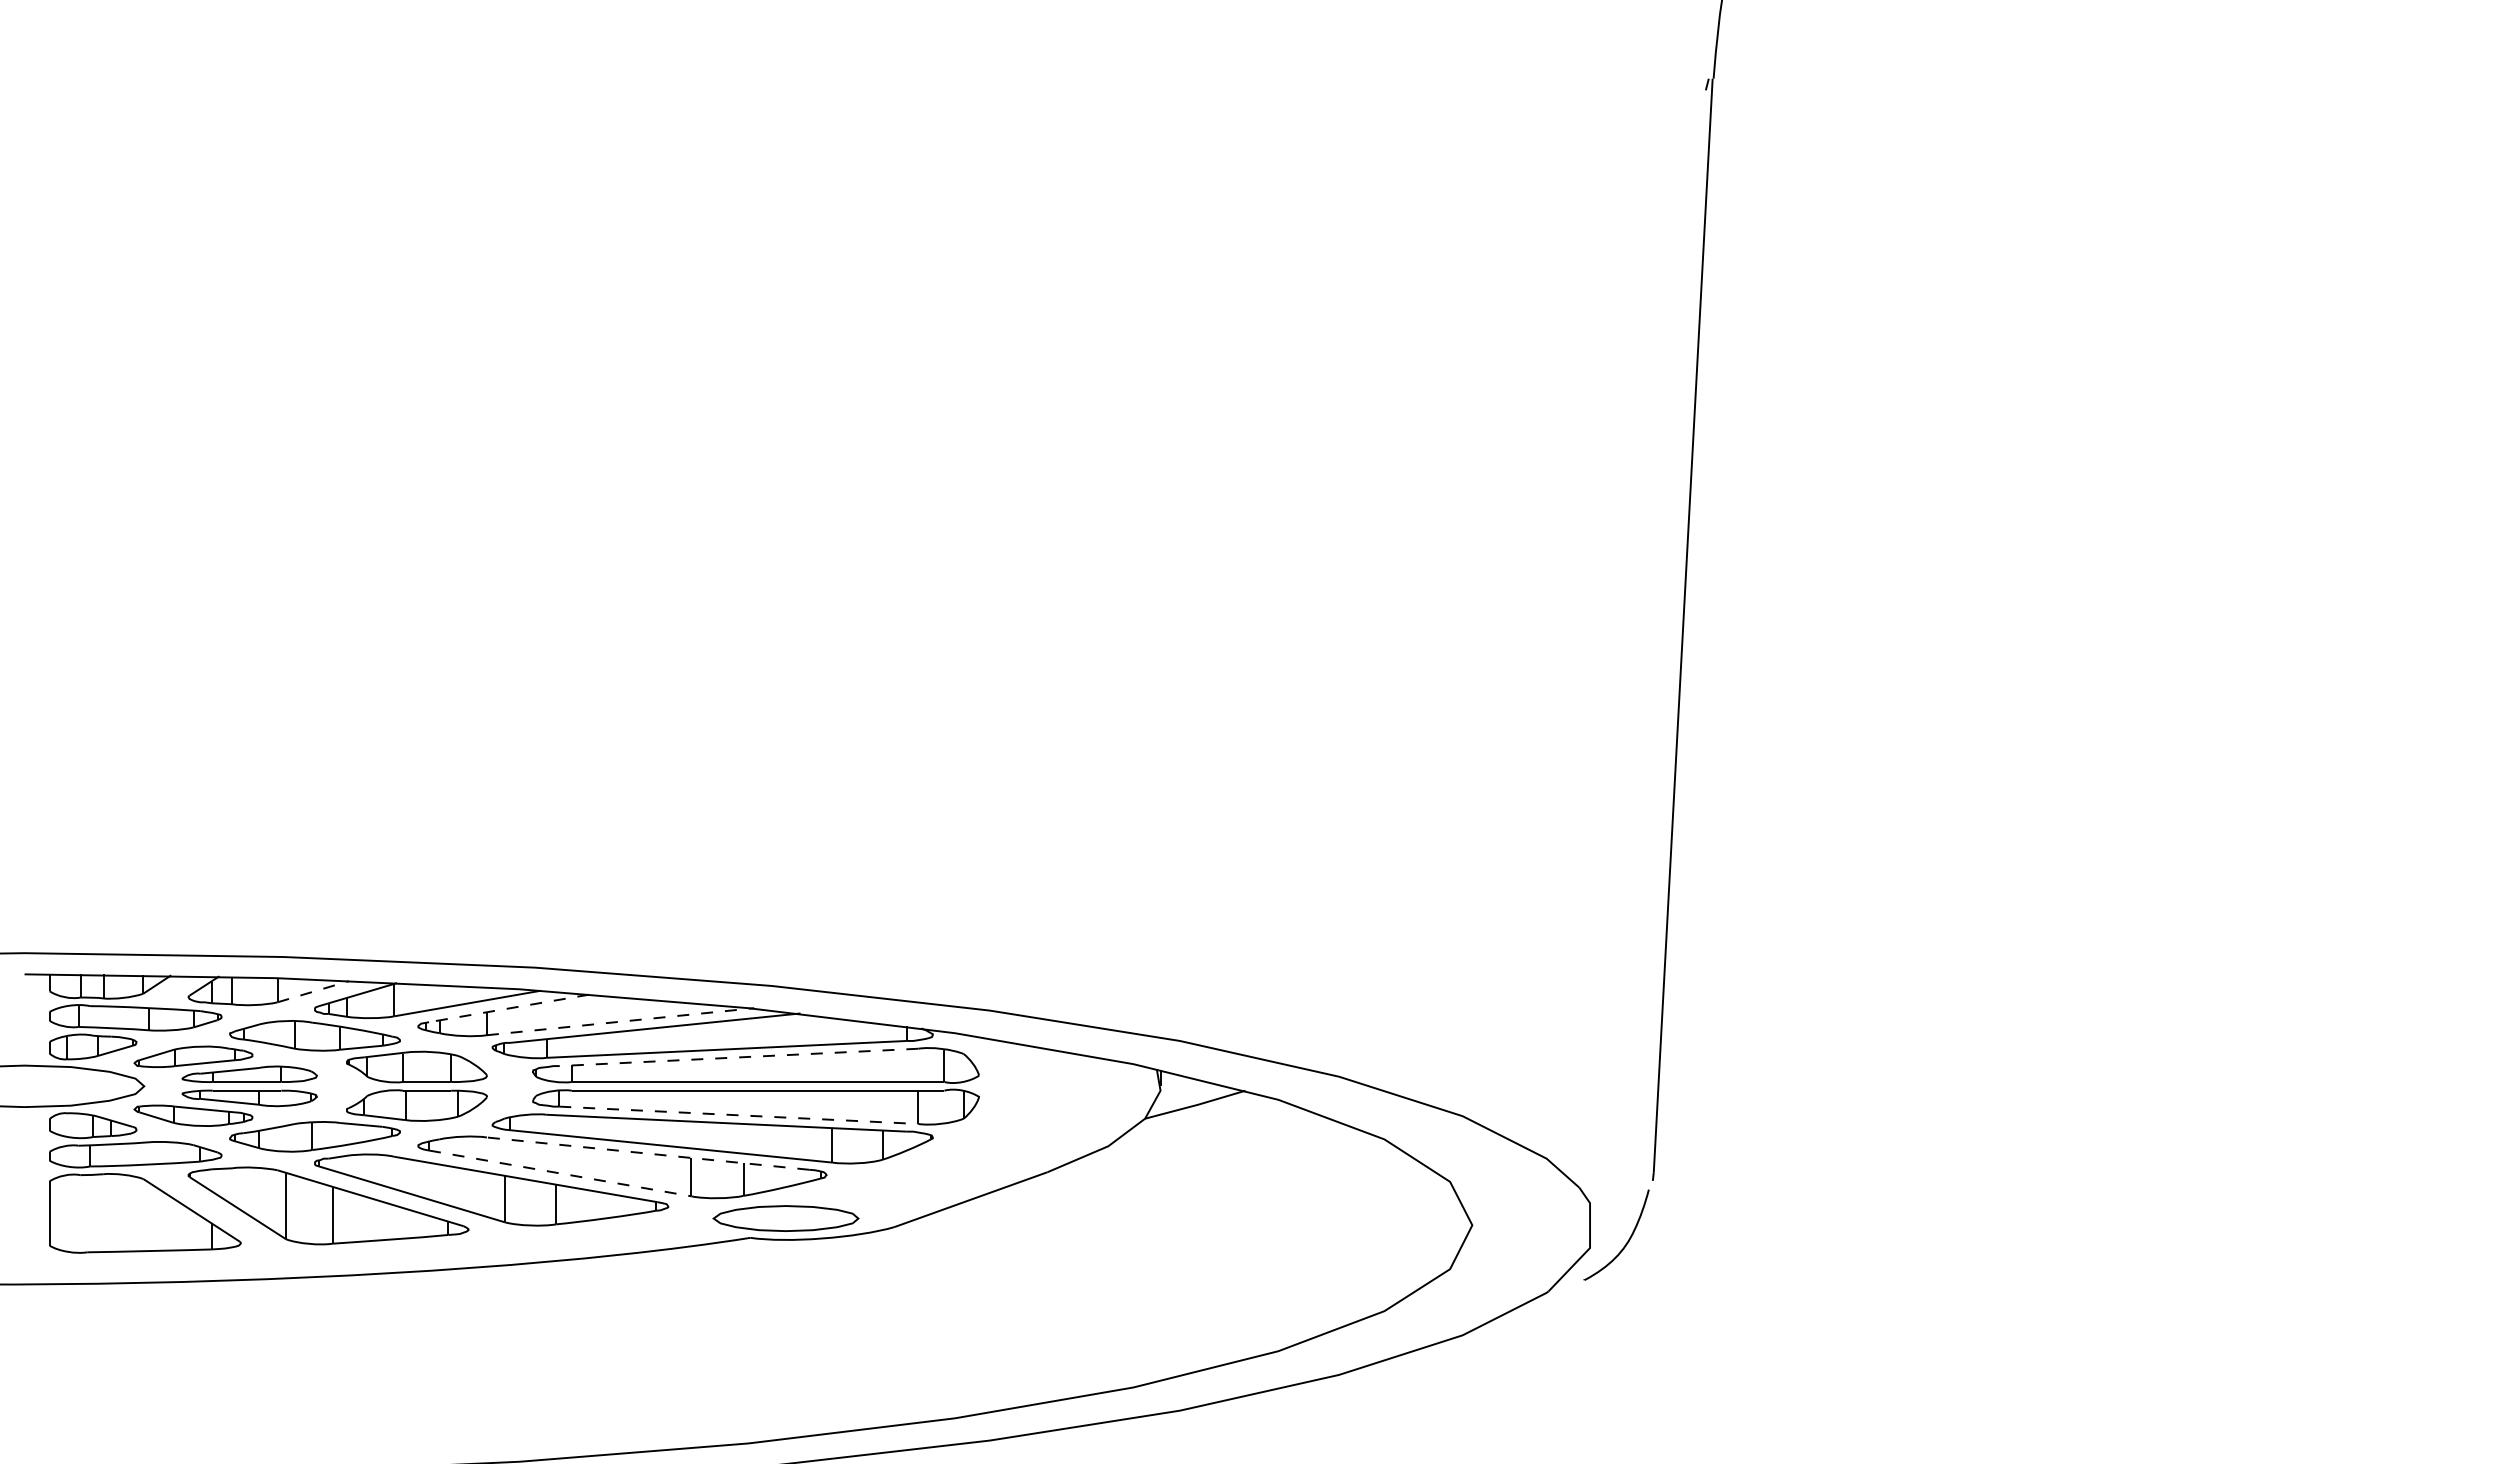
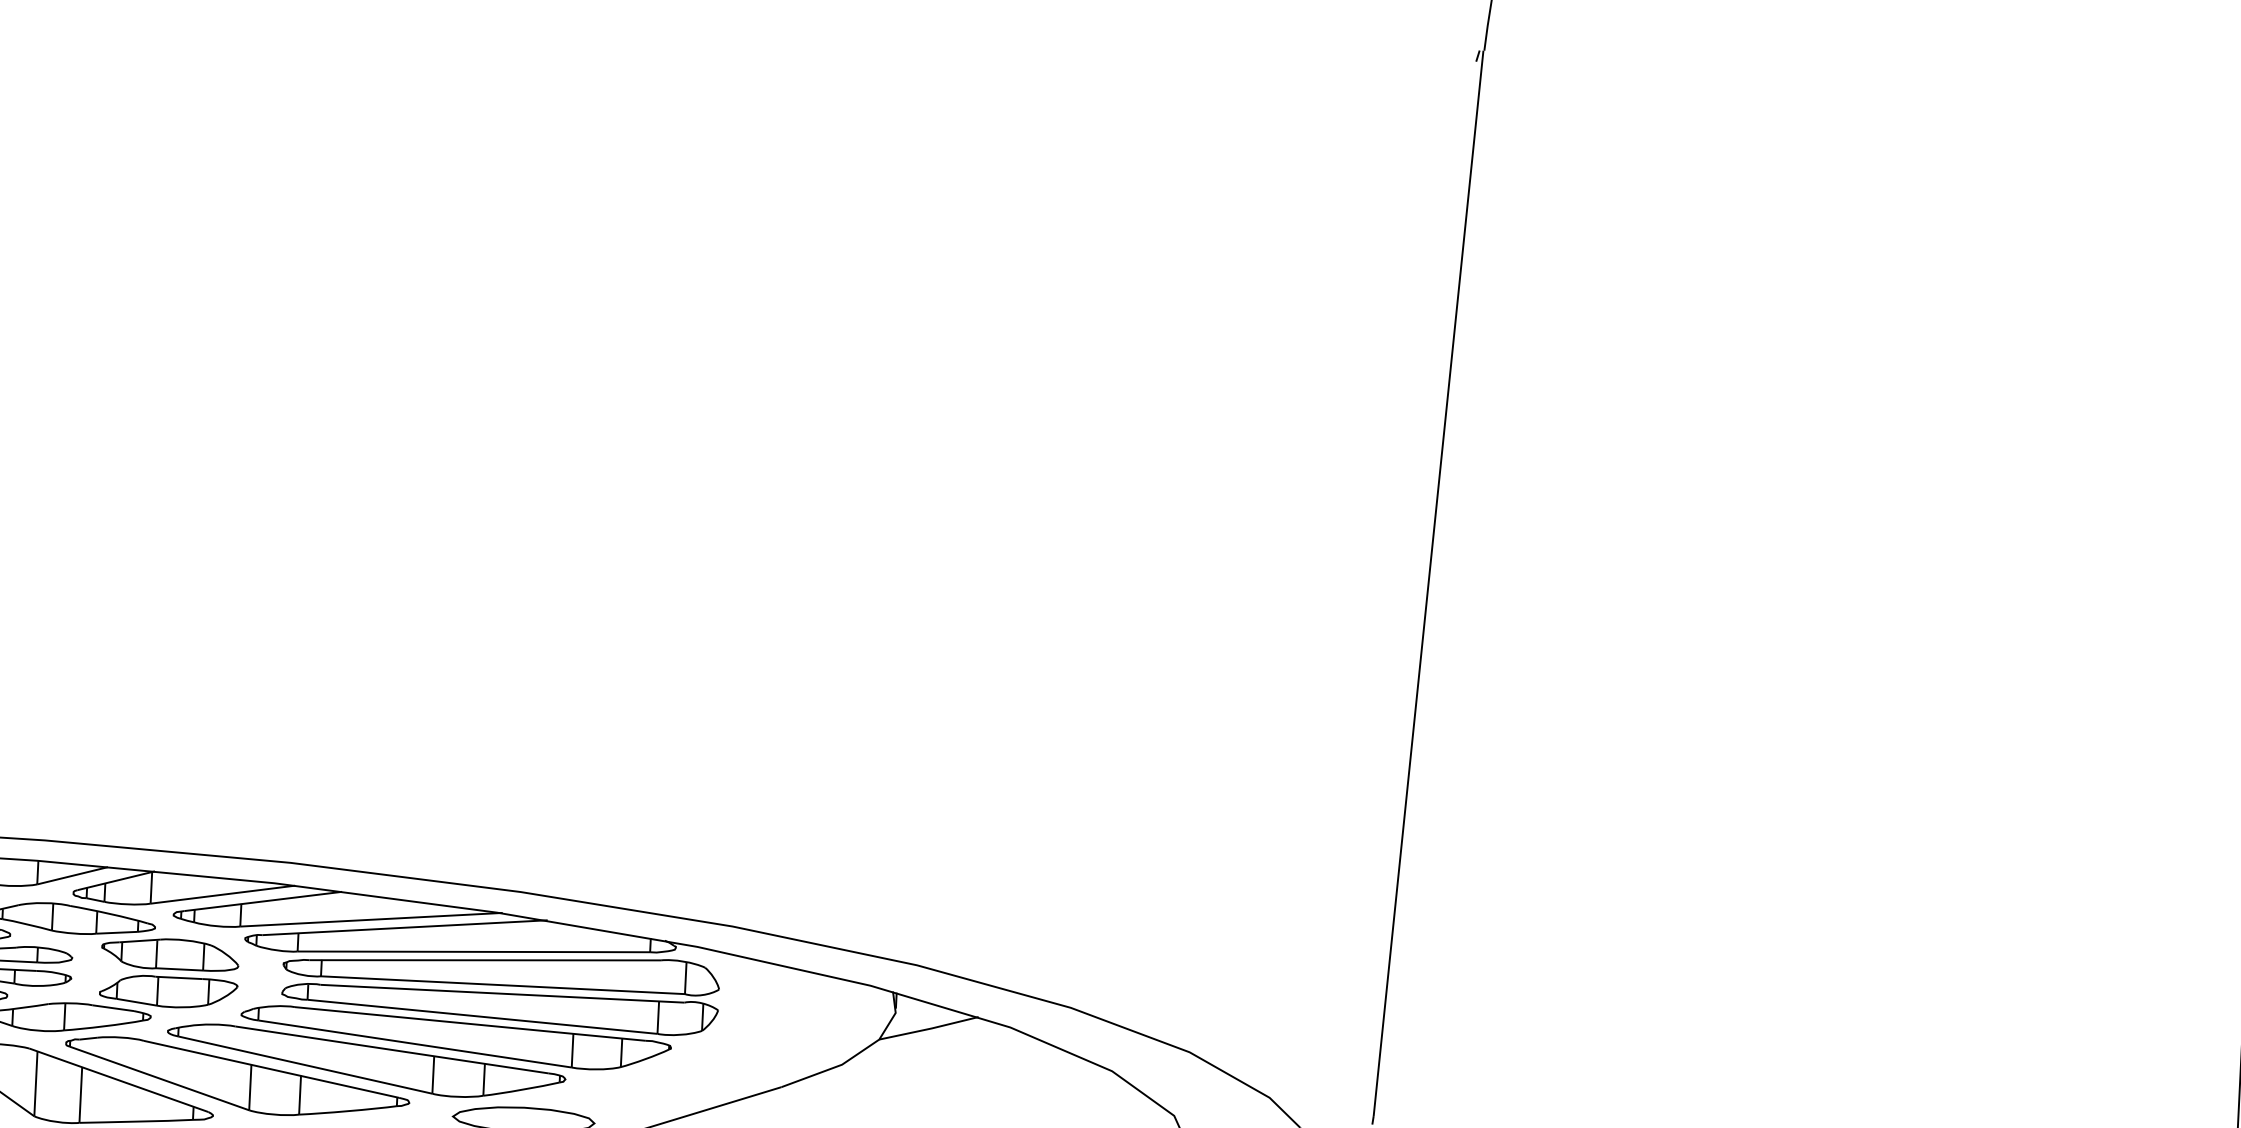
line: (313, 991) -> (72, 875), dashed -> solid
line: (508, 1008) -> (262, 901), dashed -> solid
line: (621, 1021) -> (372, 919), dashed -> solid
line: (738, 1057) -> (484, 960), dashed -> solid
line: (738, 1115) -> (482, 1017), dashed -> solid
line: (648, 1153) -> (392, 1049), dashed -> solid
line: (560, 1173) -> (305, 1065), dashed -> solid

